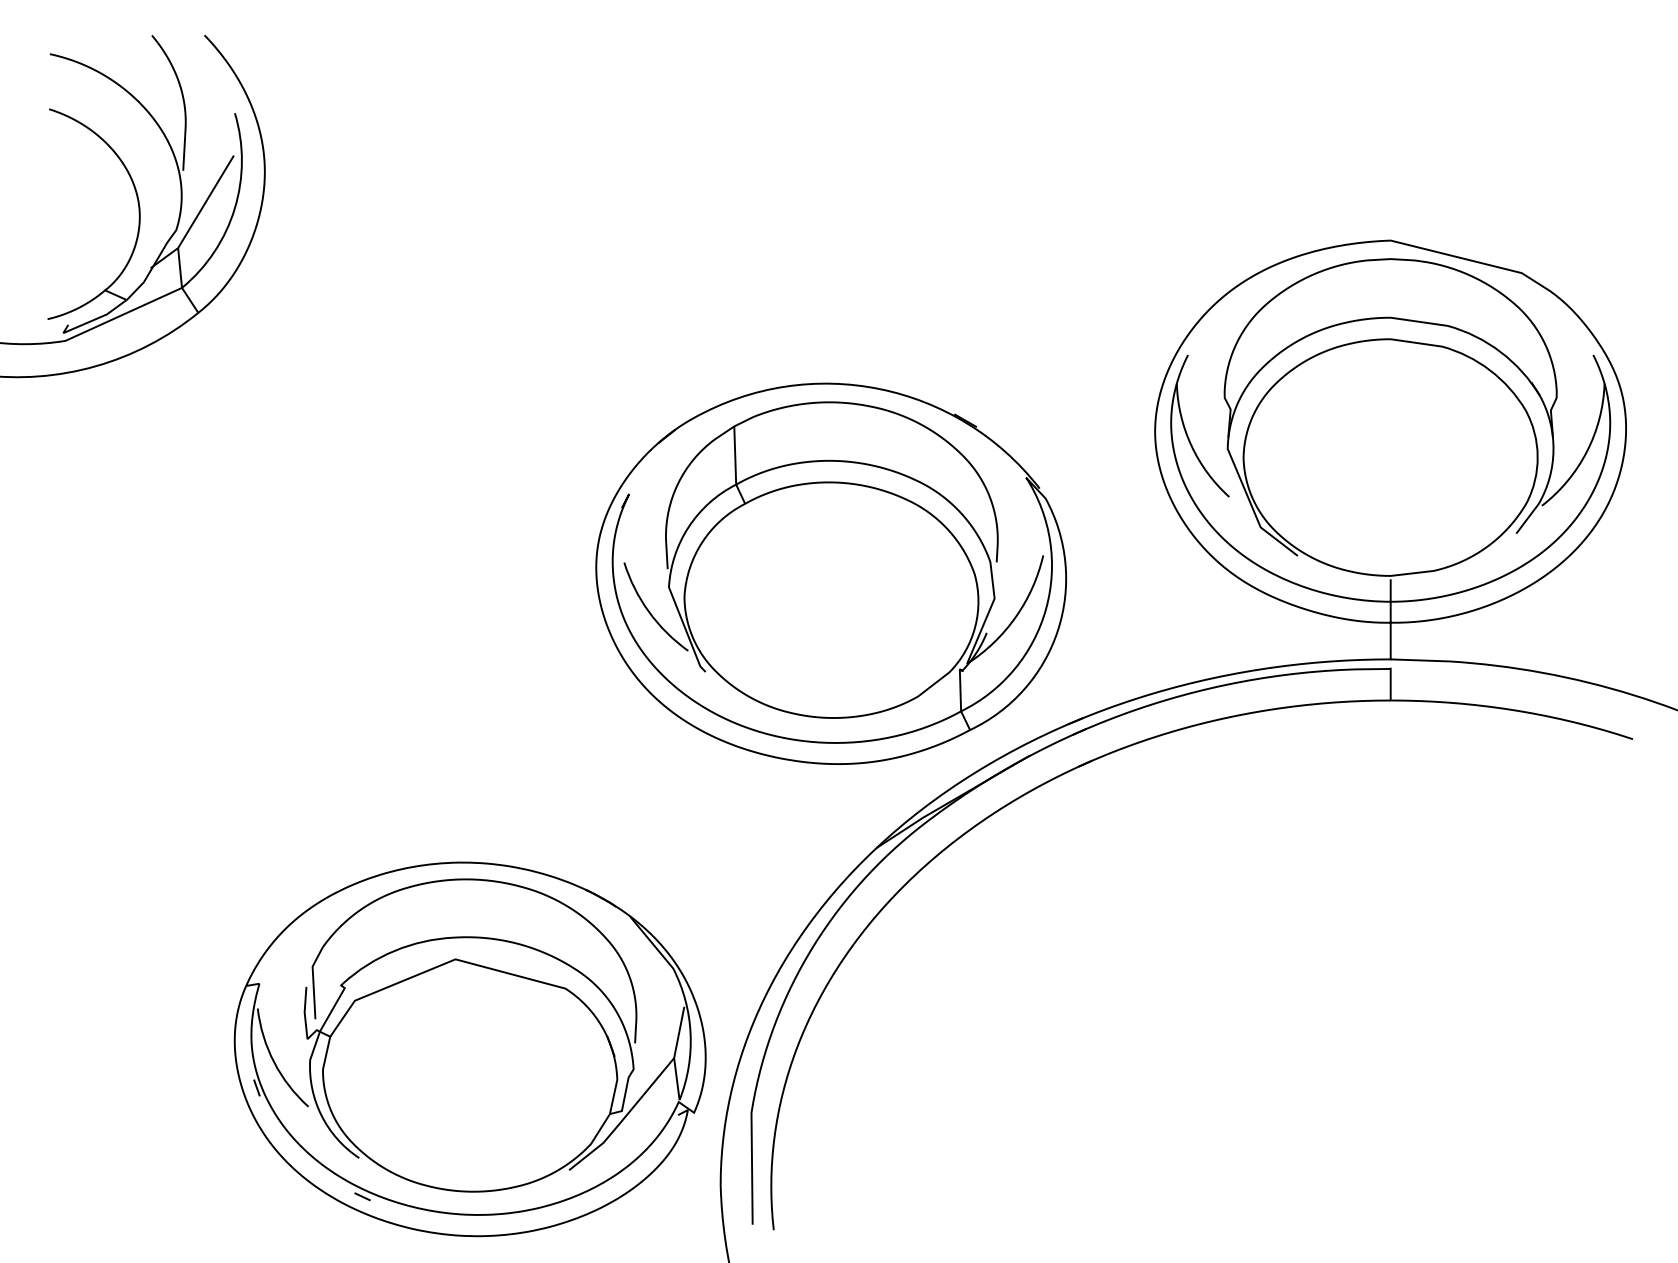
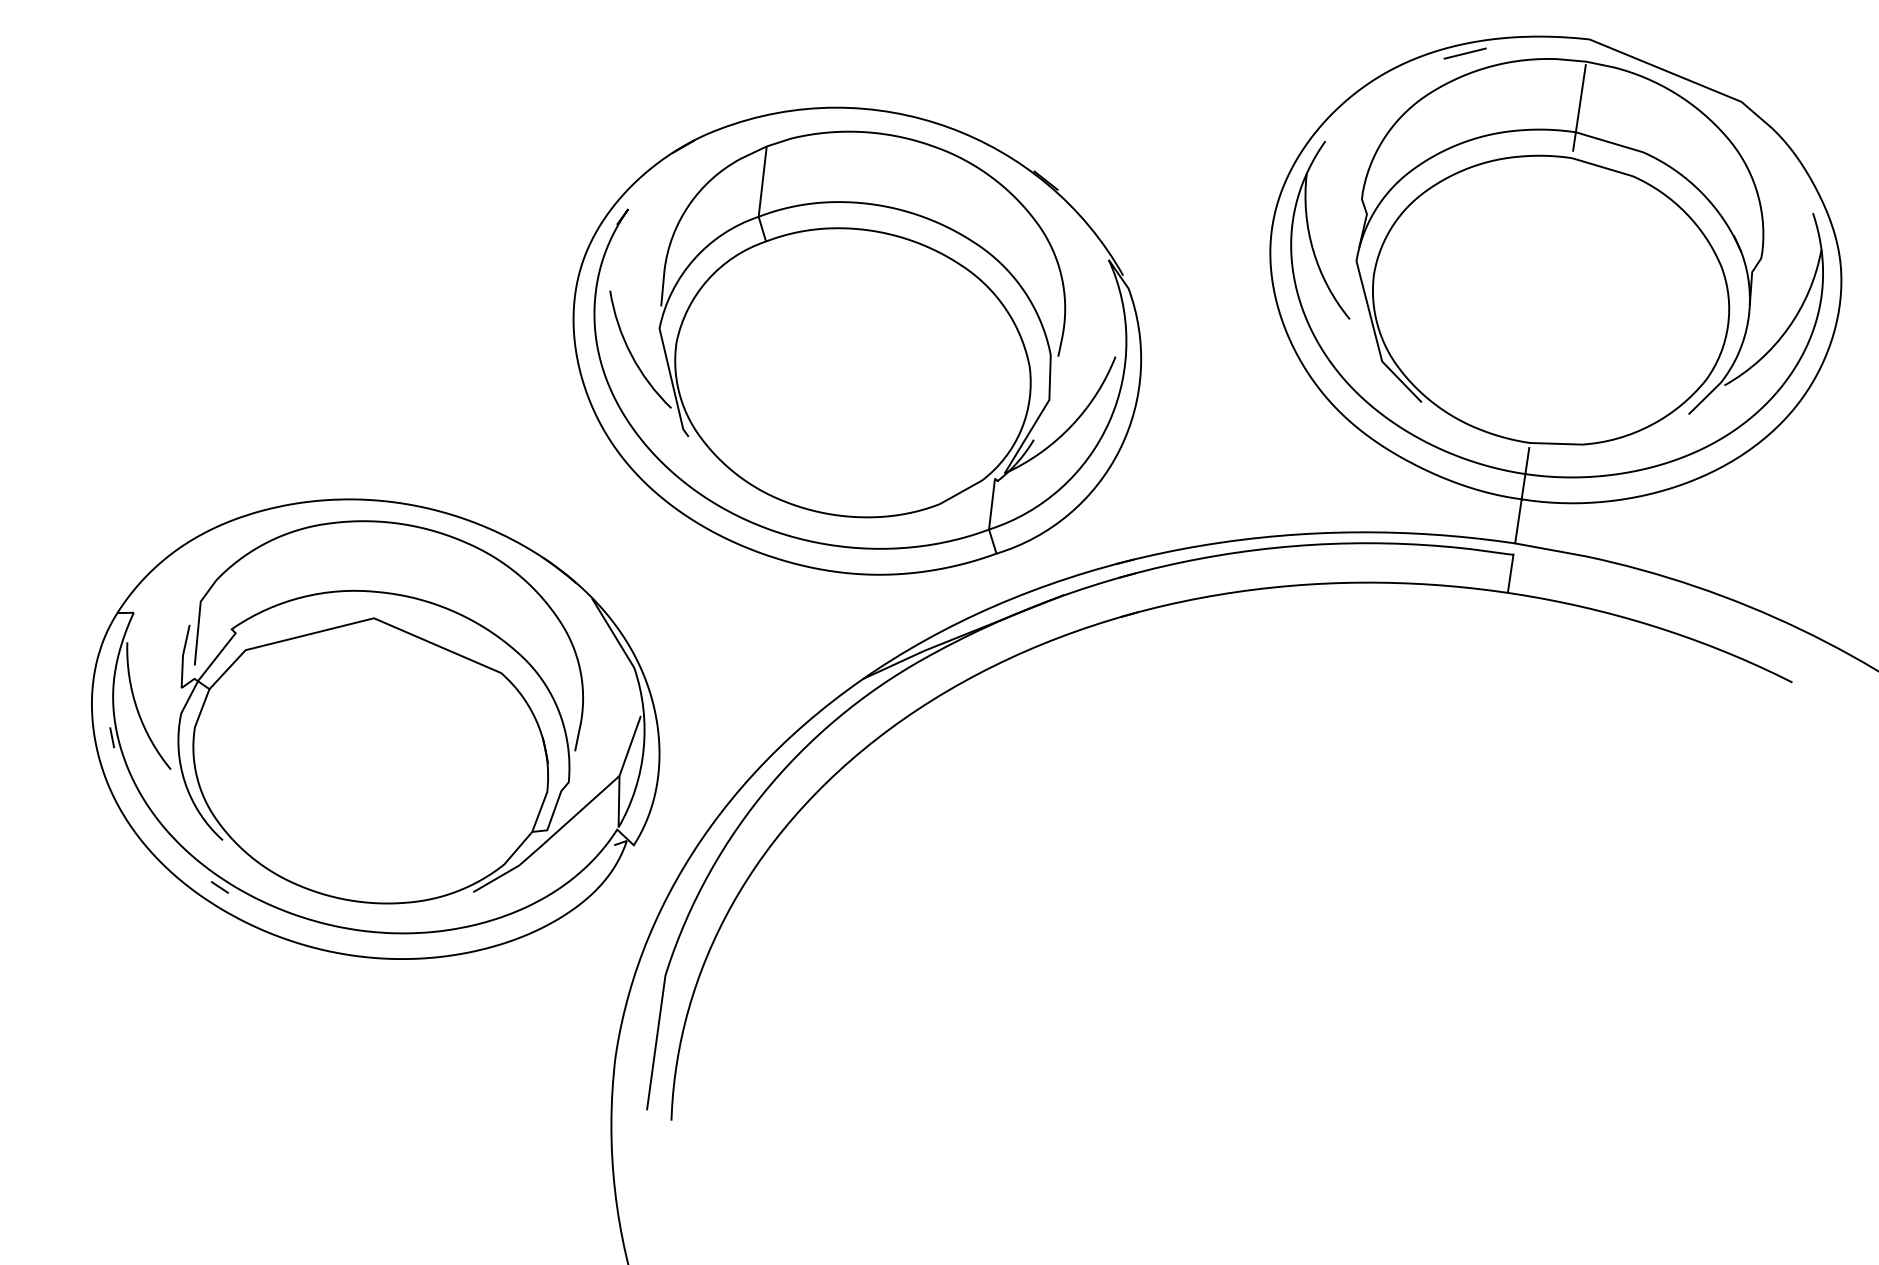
line: (1291, 266) -> (1465, 53), added
line: (1390, 297) -> (1579, 107), added
part: (469, 1049) -> (374, 729), moved

